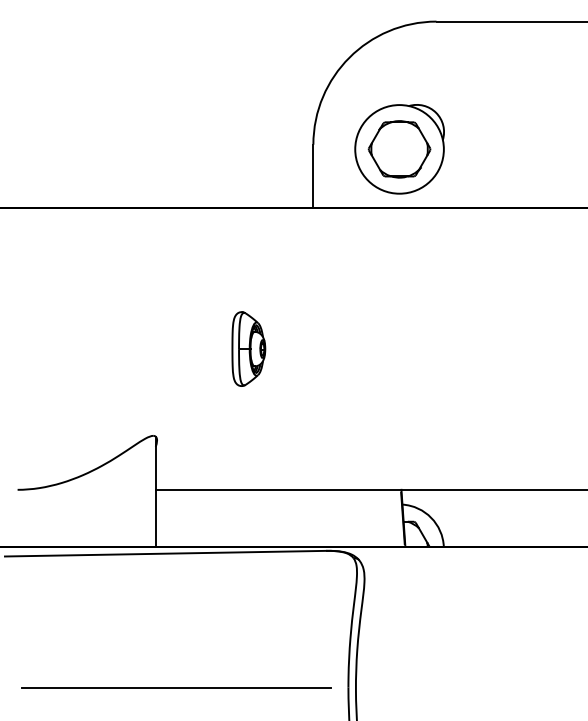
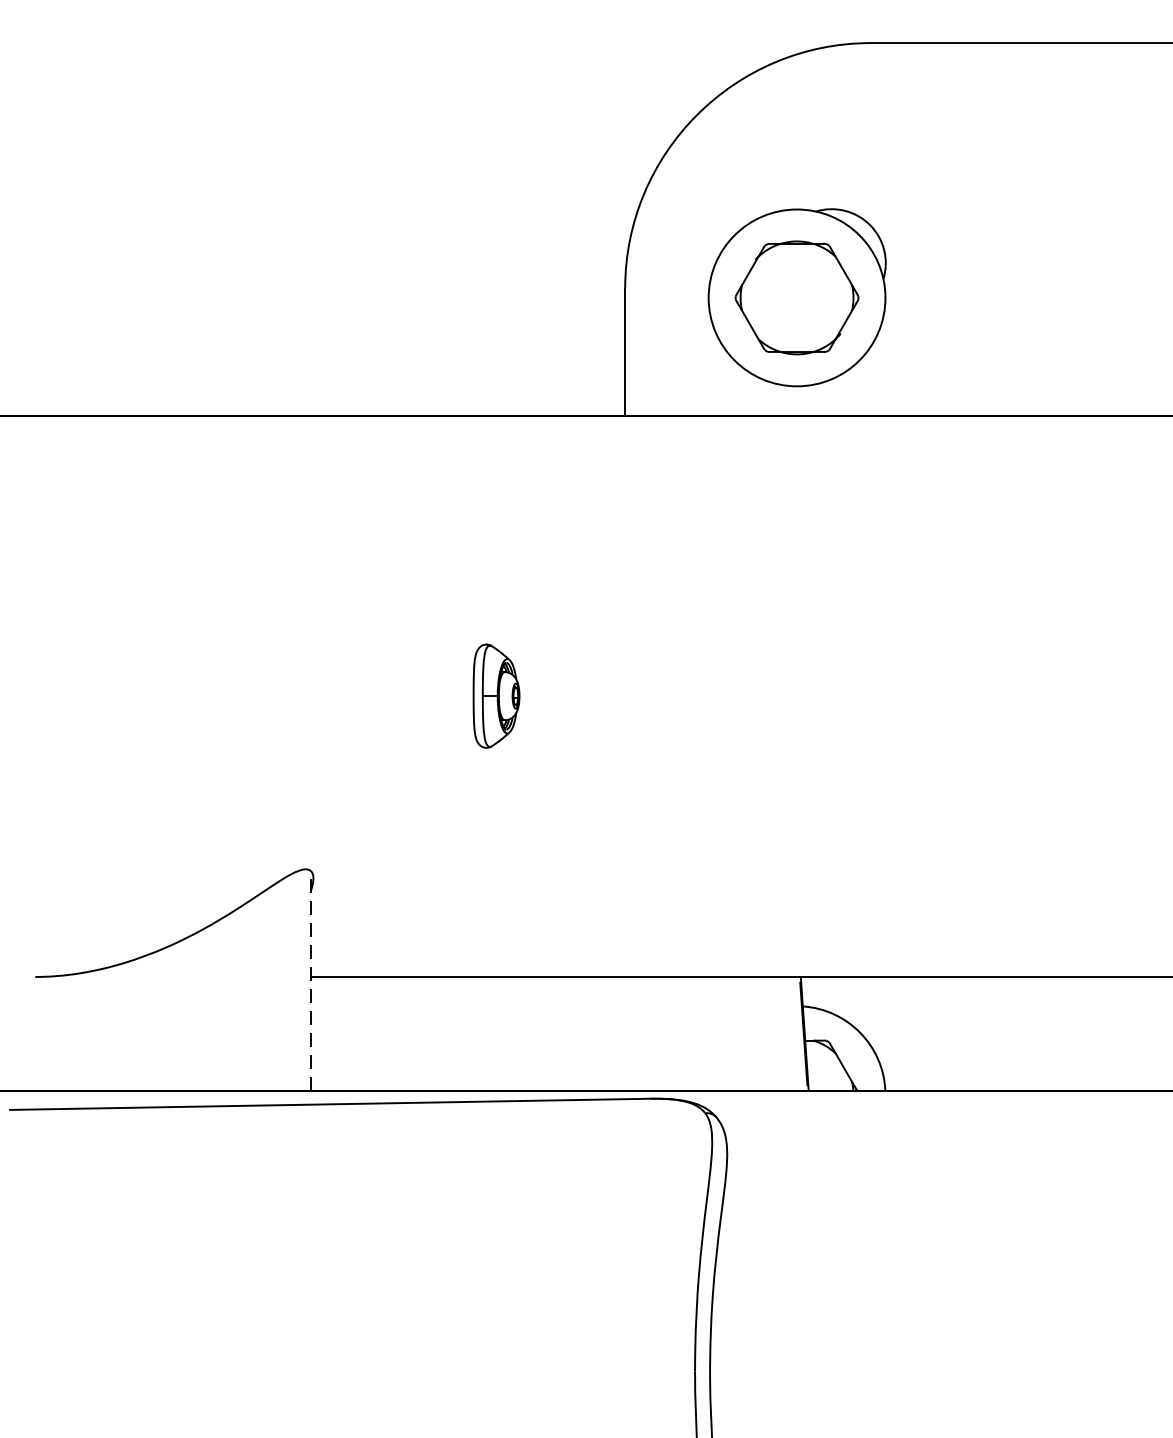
part: (248, 348) -> (495, 695), size x0.7
line: (155, 491) -> (310, 980), solid -> dashed
line: (176, 687) -> (352, 1371), removed

